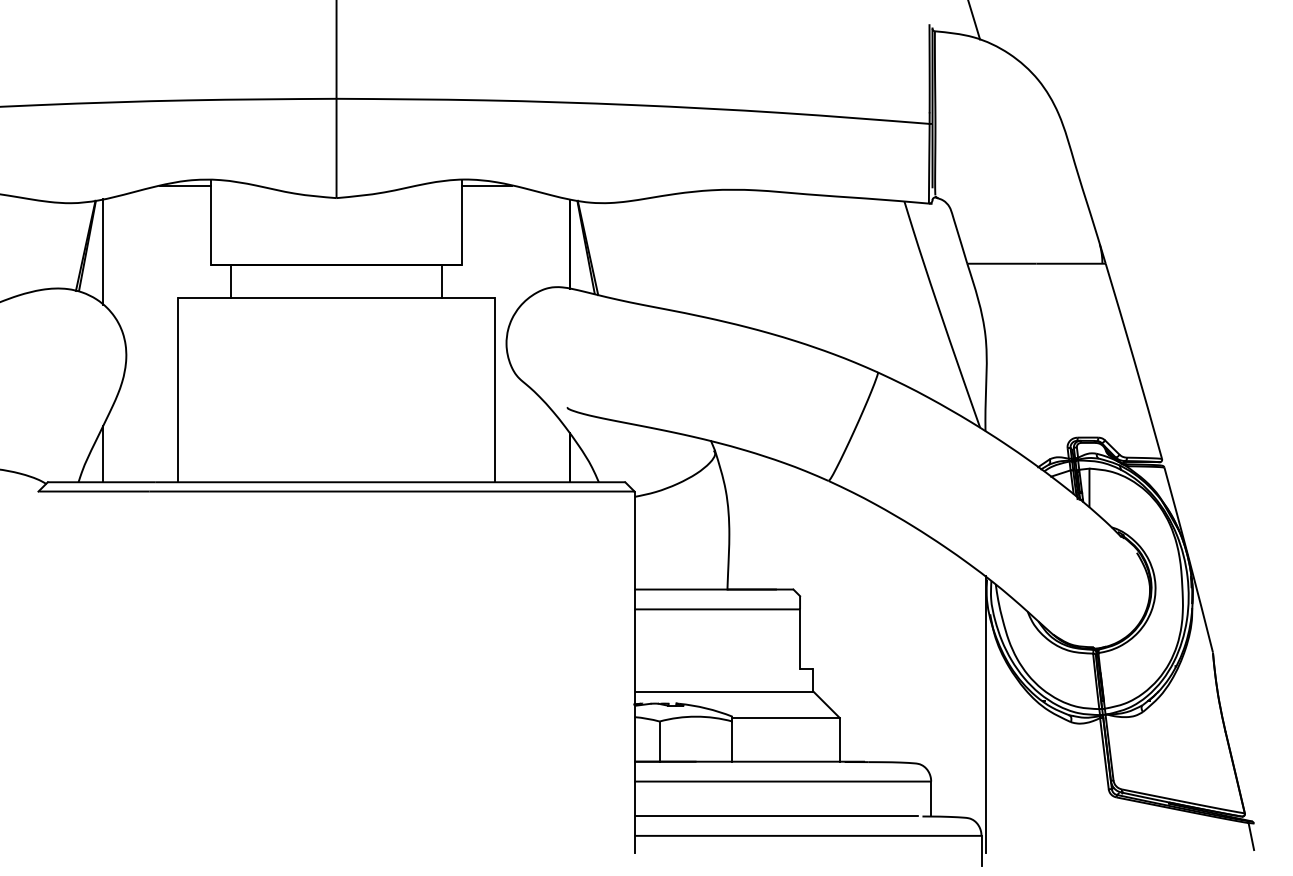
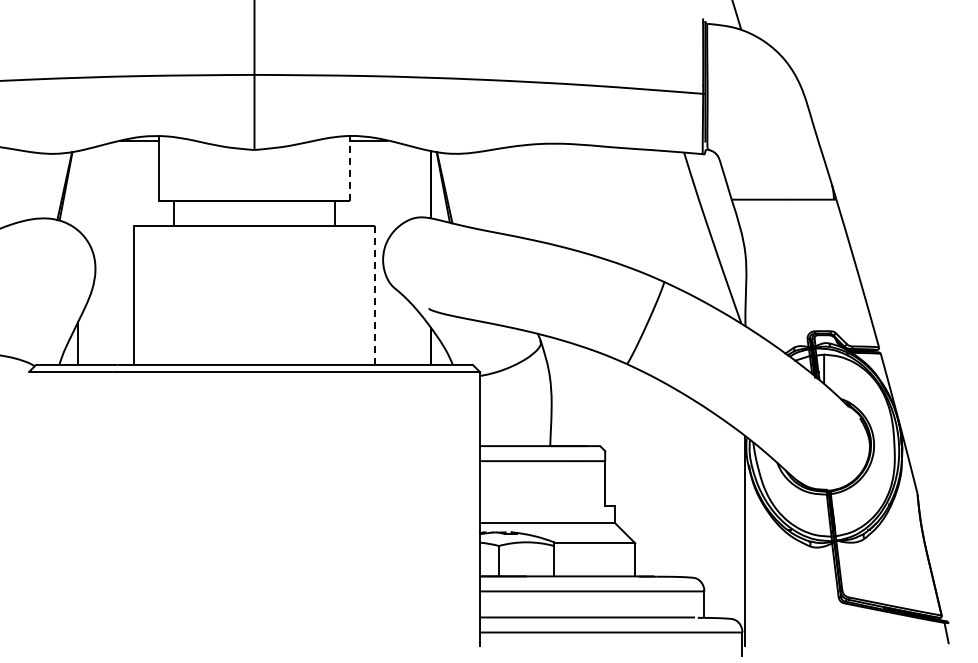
line: (462, 221) -> (349, 167), solid -> dashed
line: (103, 251) -> (78, 190), removed
line: (495, 390) -> (374, 295), solid -> dashed

